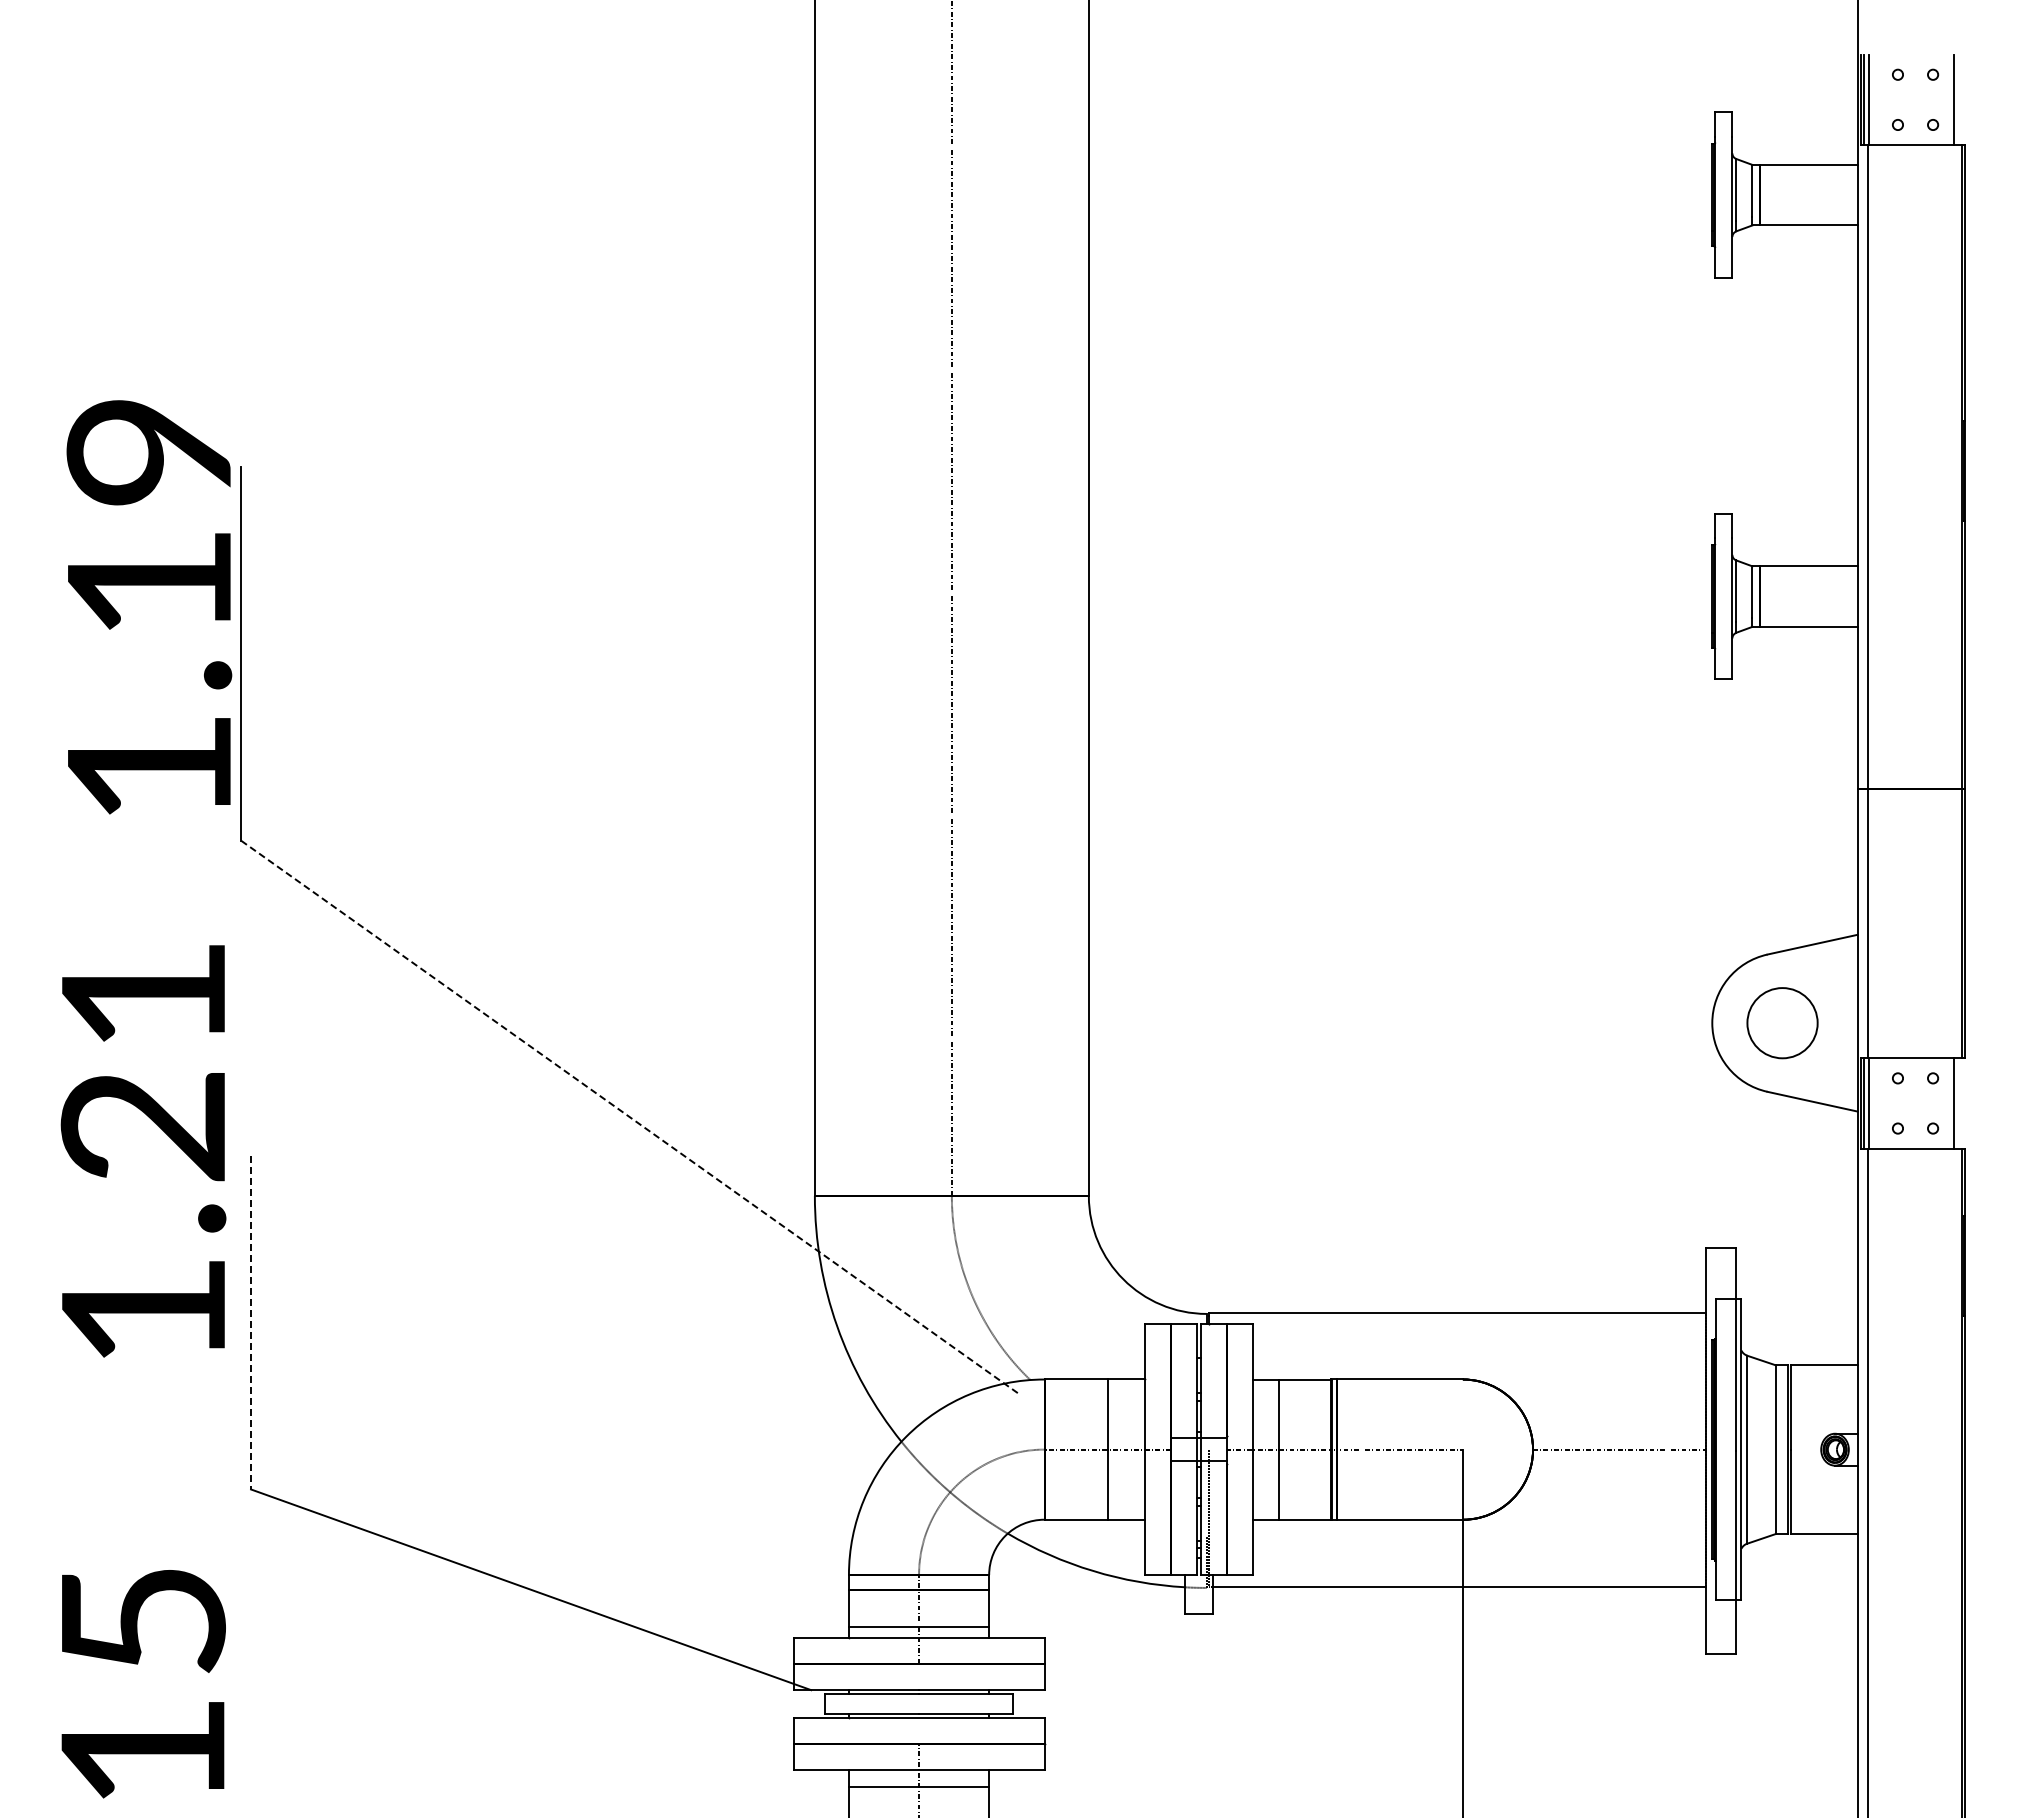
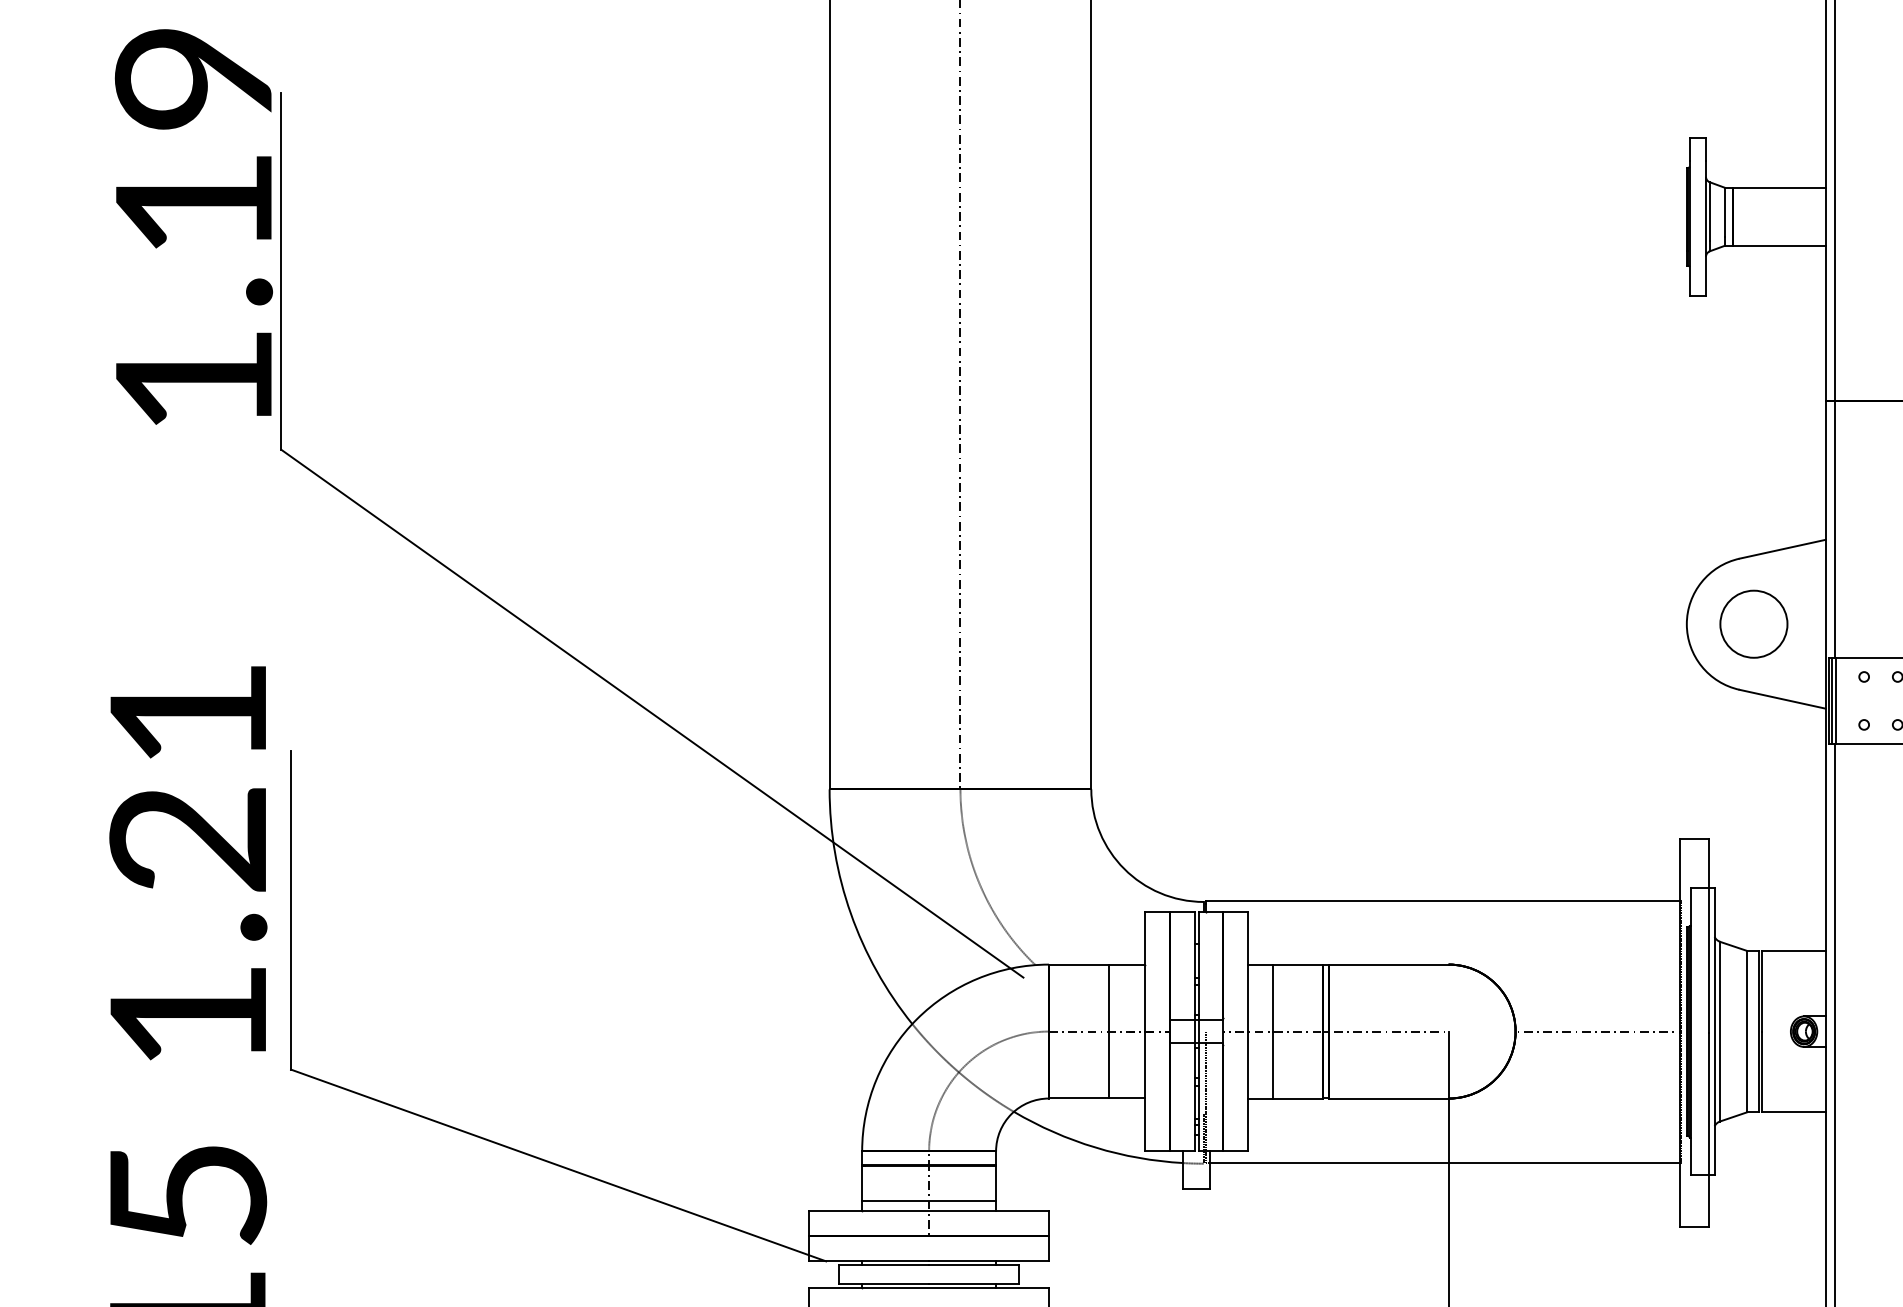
line: (629, 1116) -> (652, 713), dashed -> solid
text: (143, 1151) -> (188, 863), moved
line: (251, 1322) -> (291, 910), dashed -> solid

